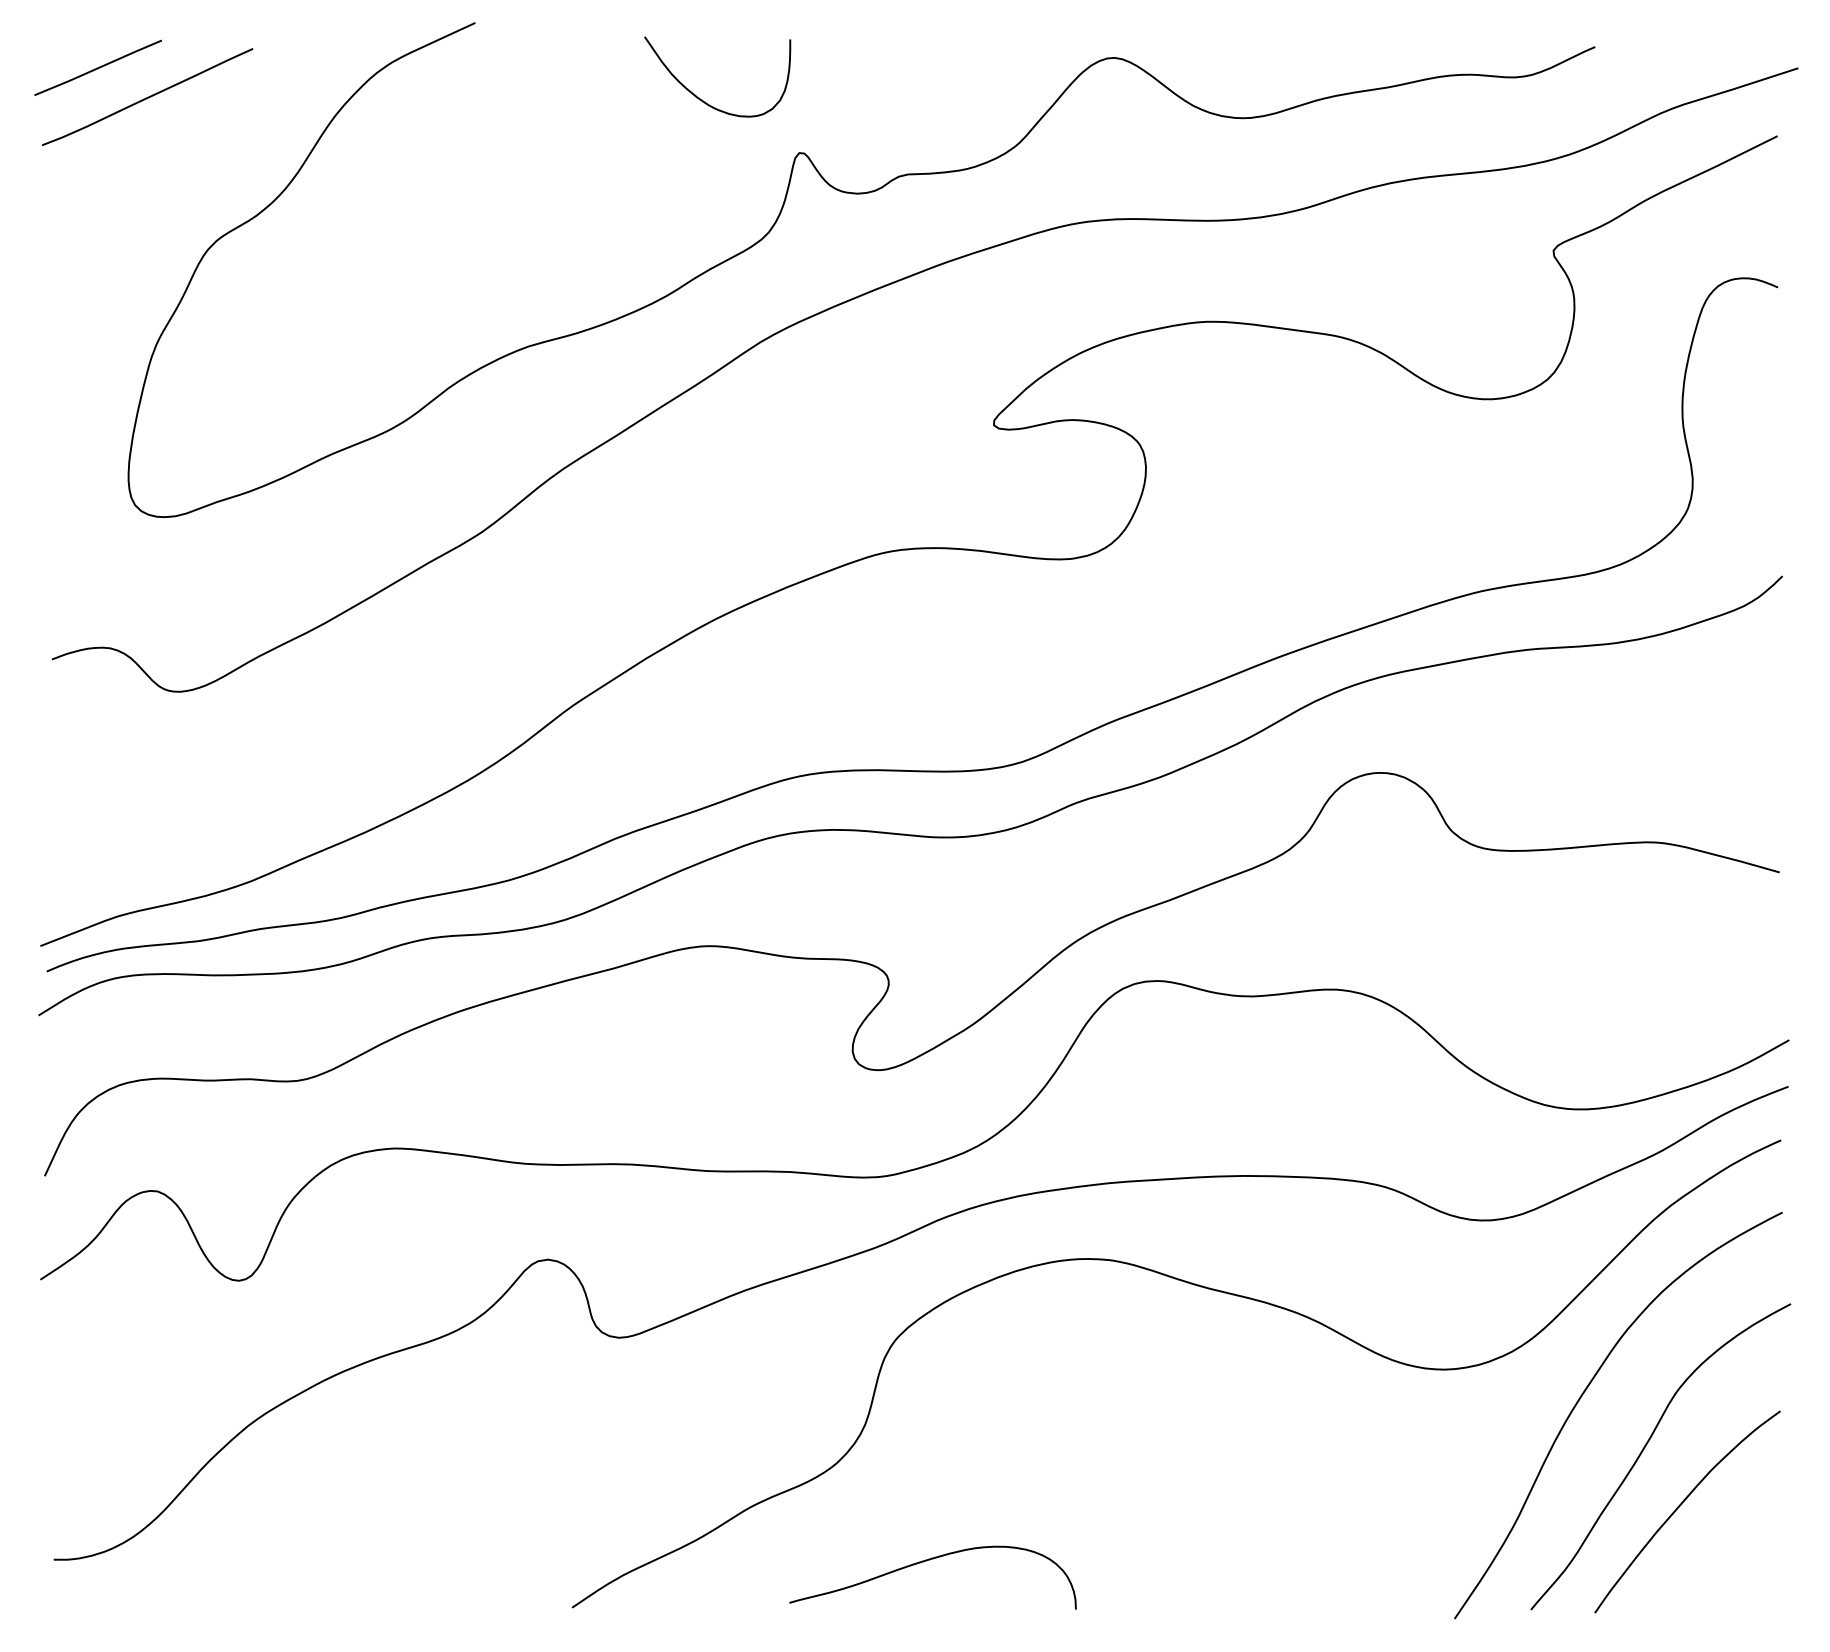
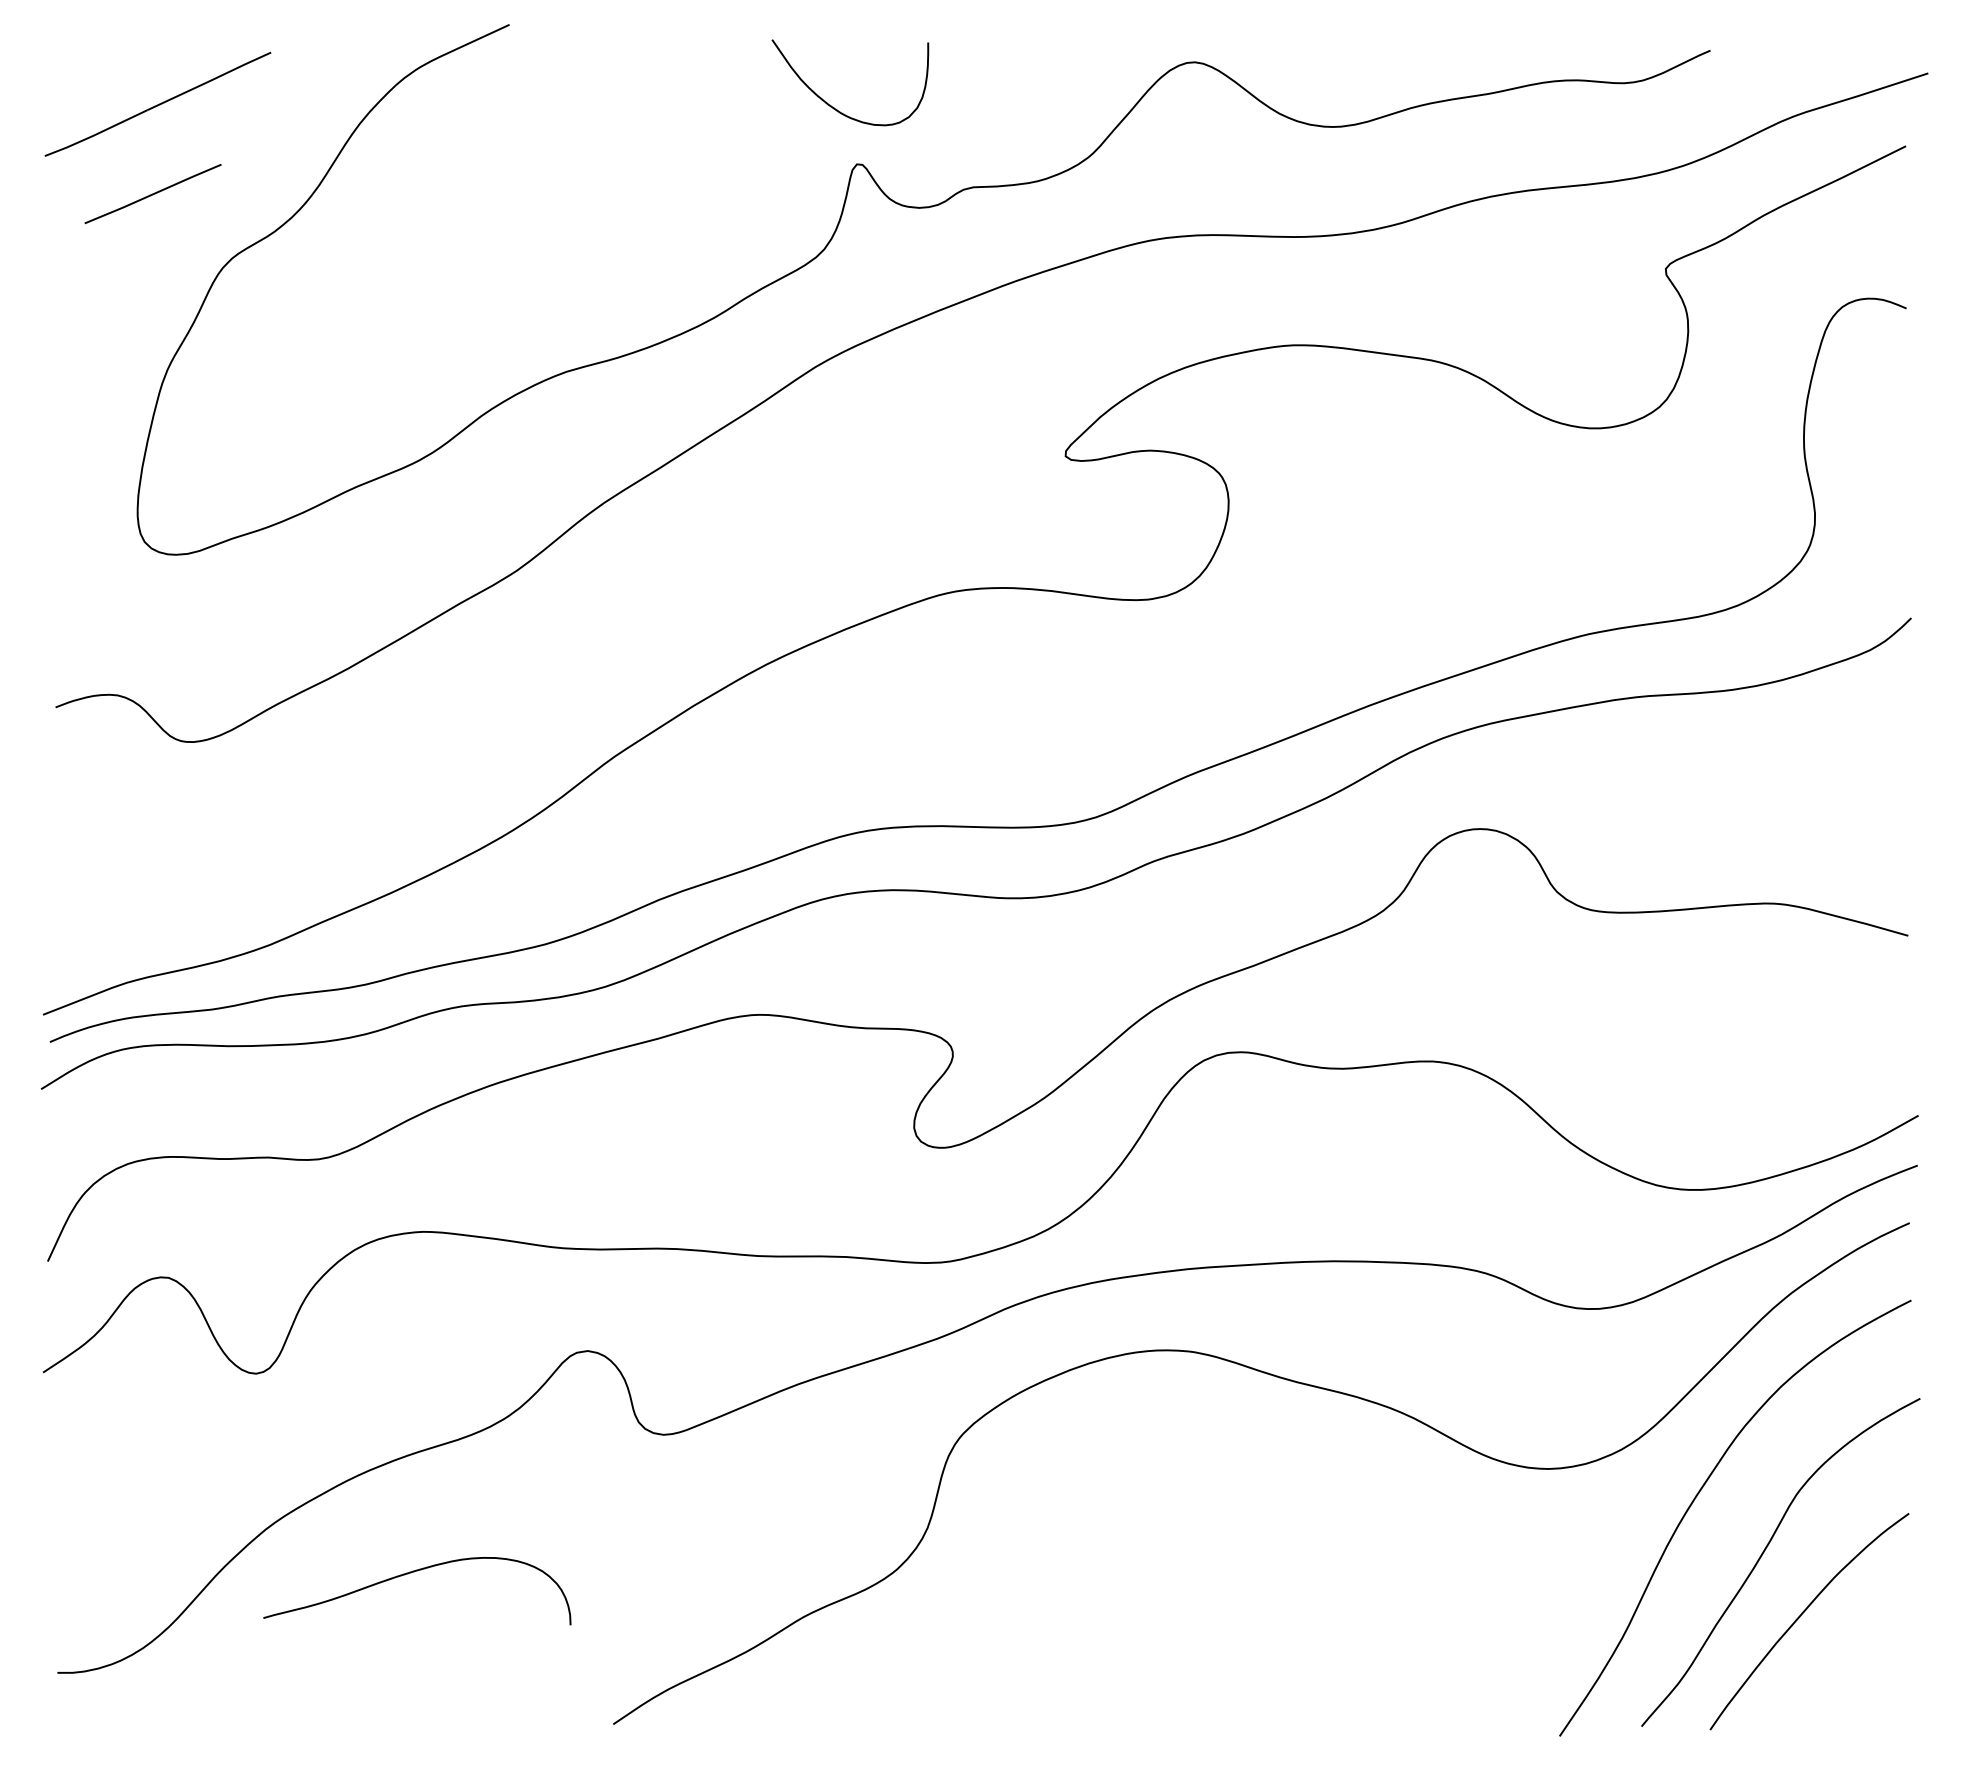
line: (97, 68) -> (152, 194), moved
curve: (702, 100) -> (834, 107), moved
curve: (927, 1561) -> (411, 1573), moved

